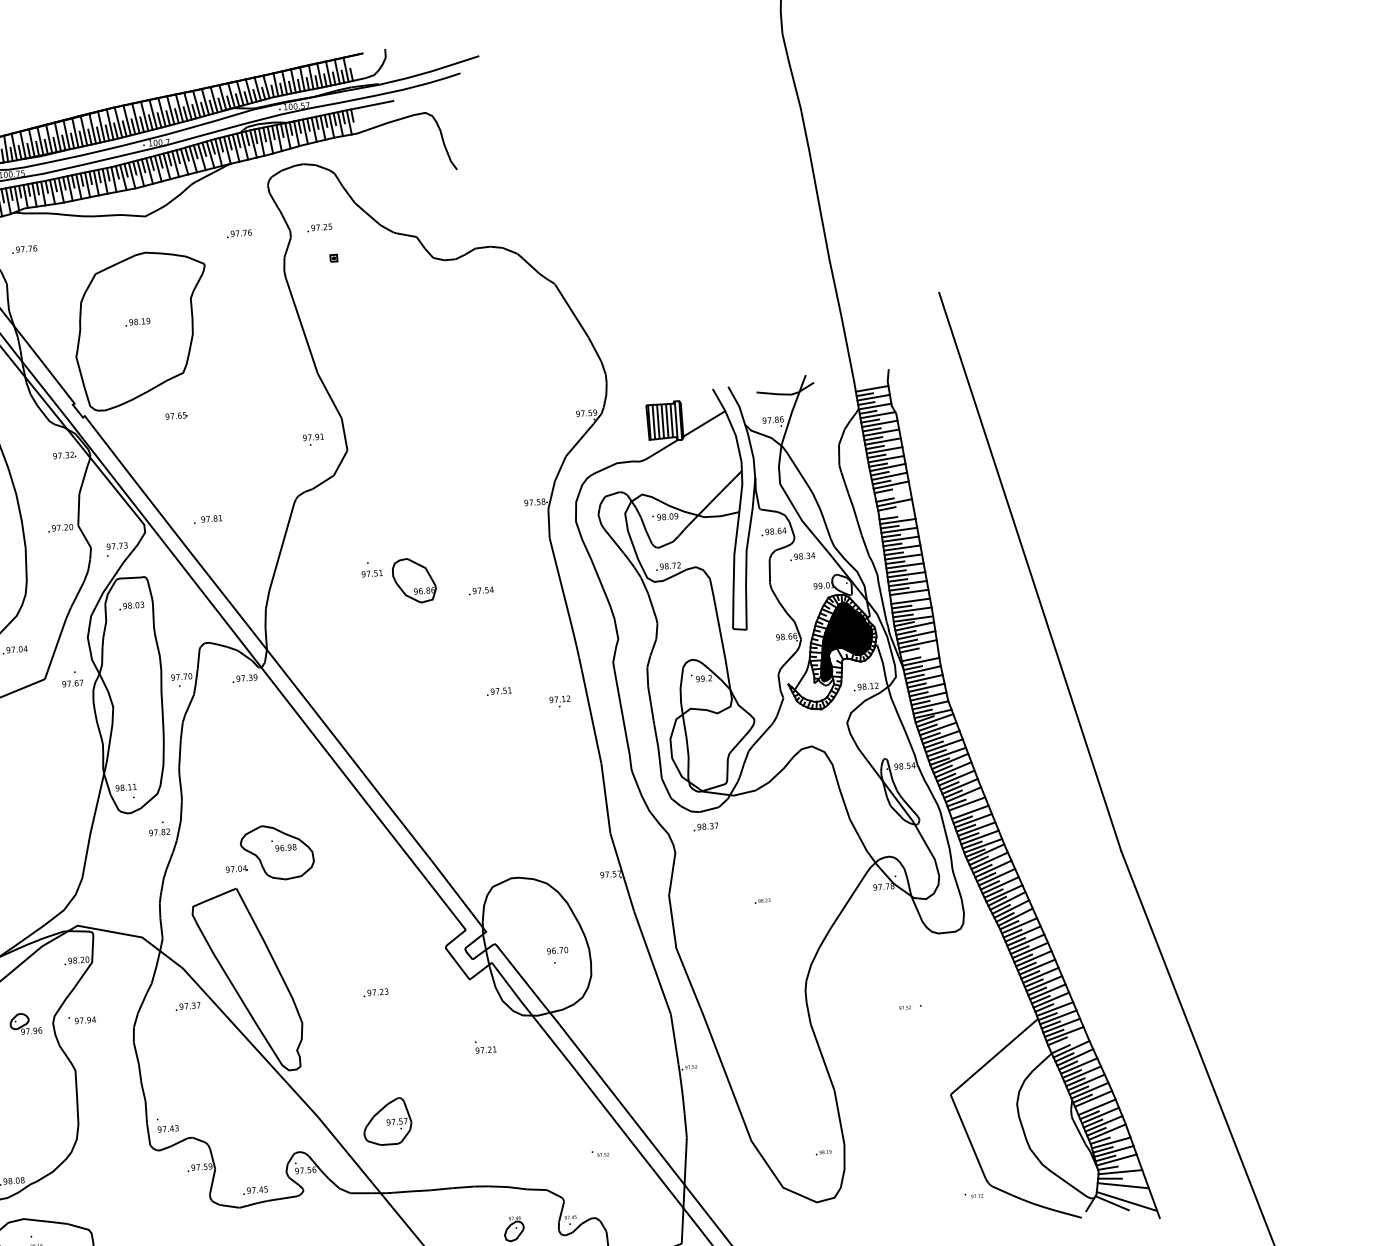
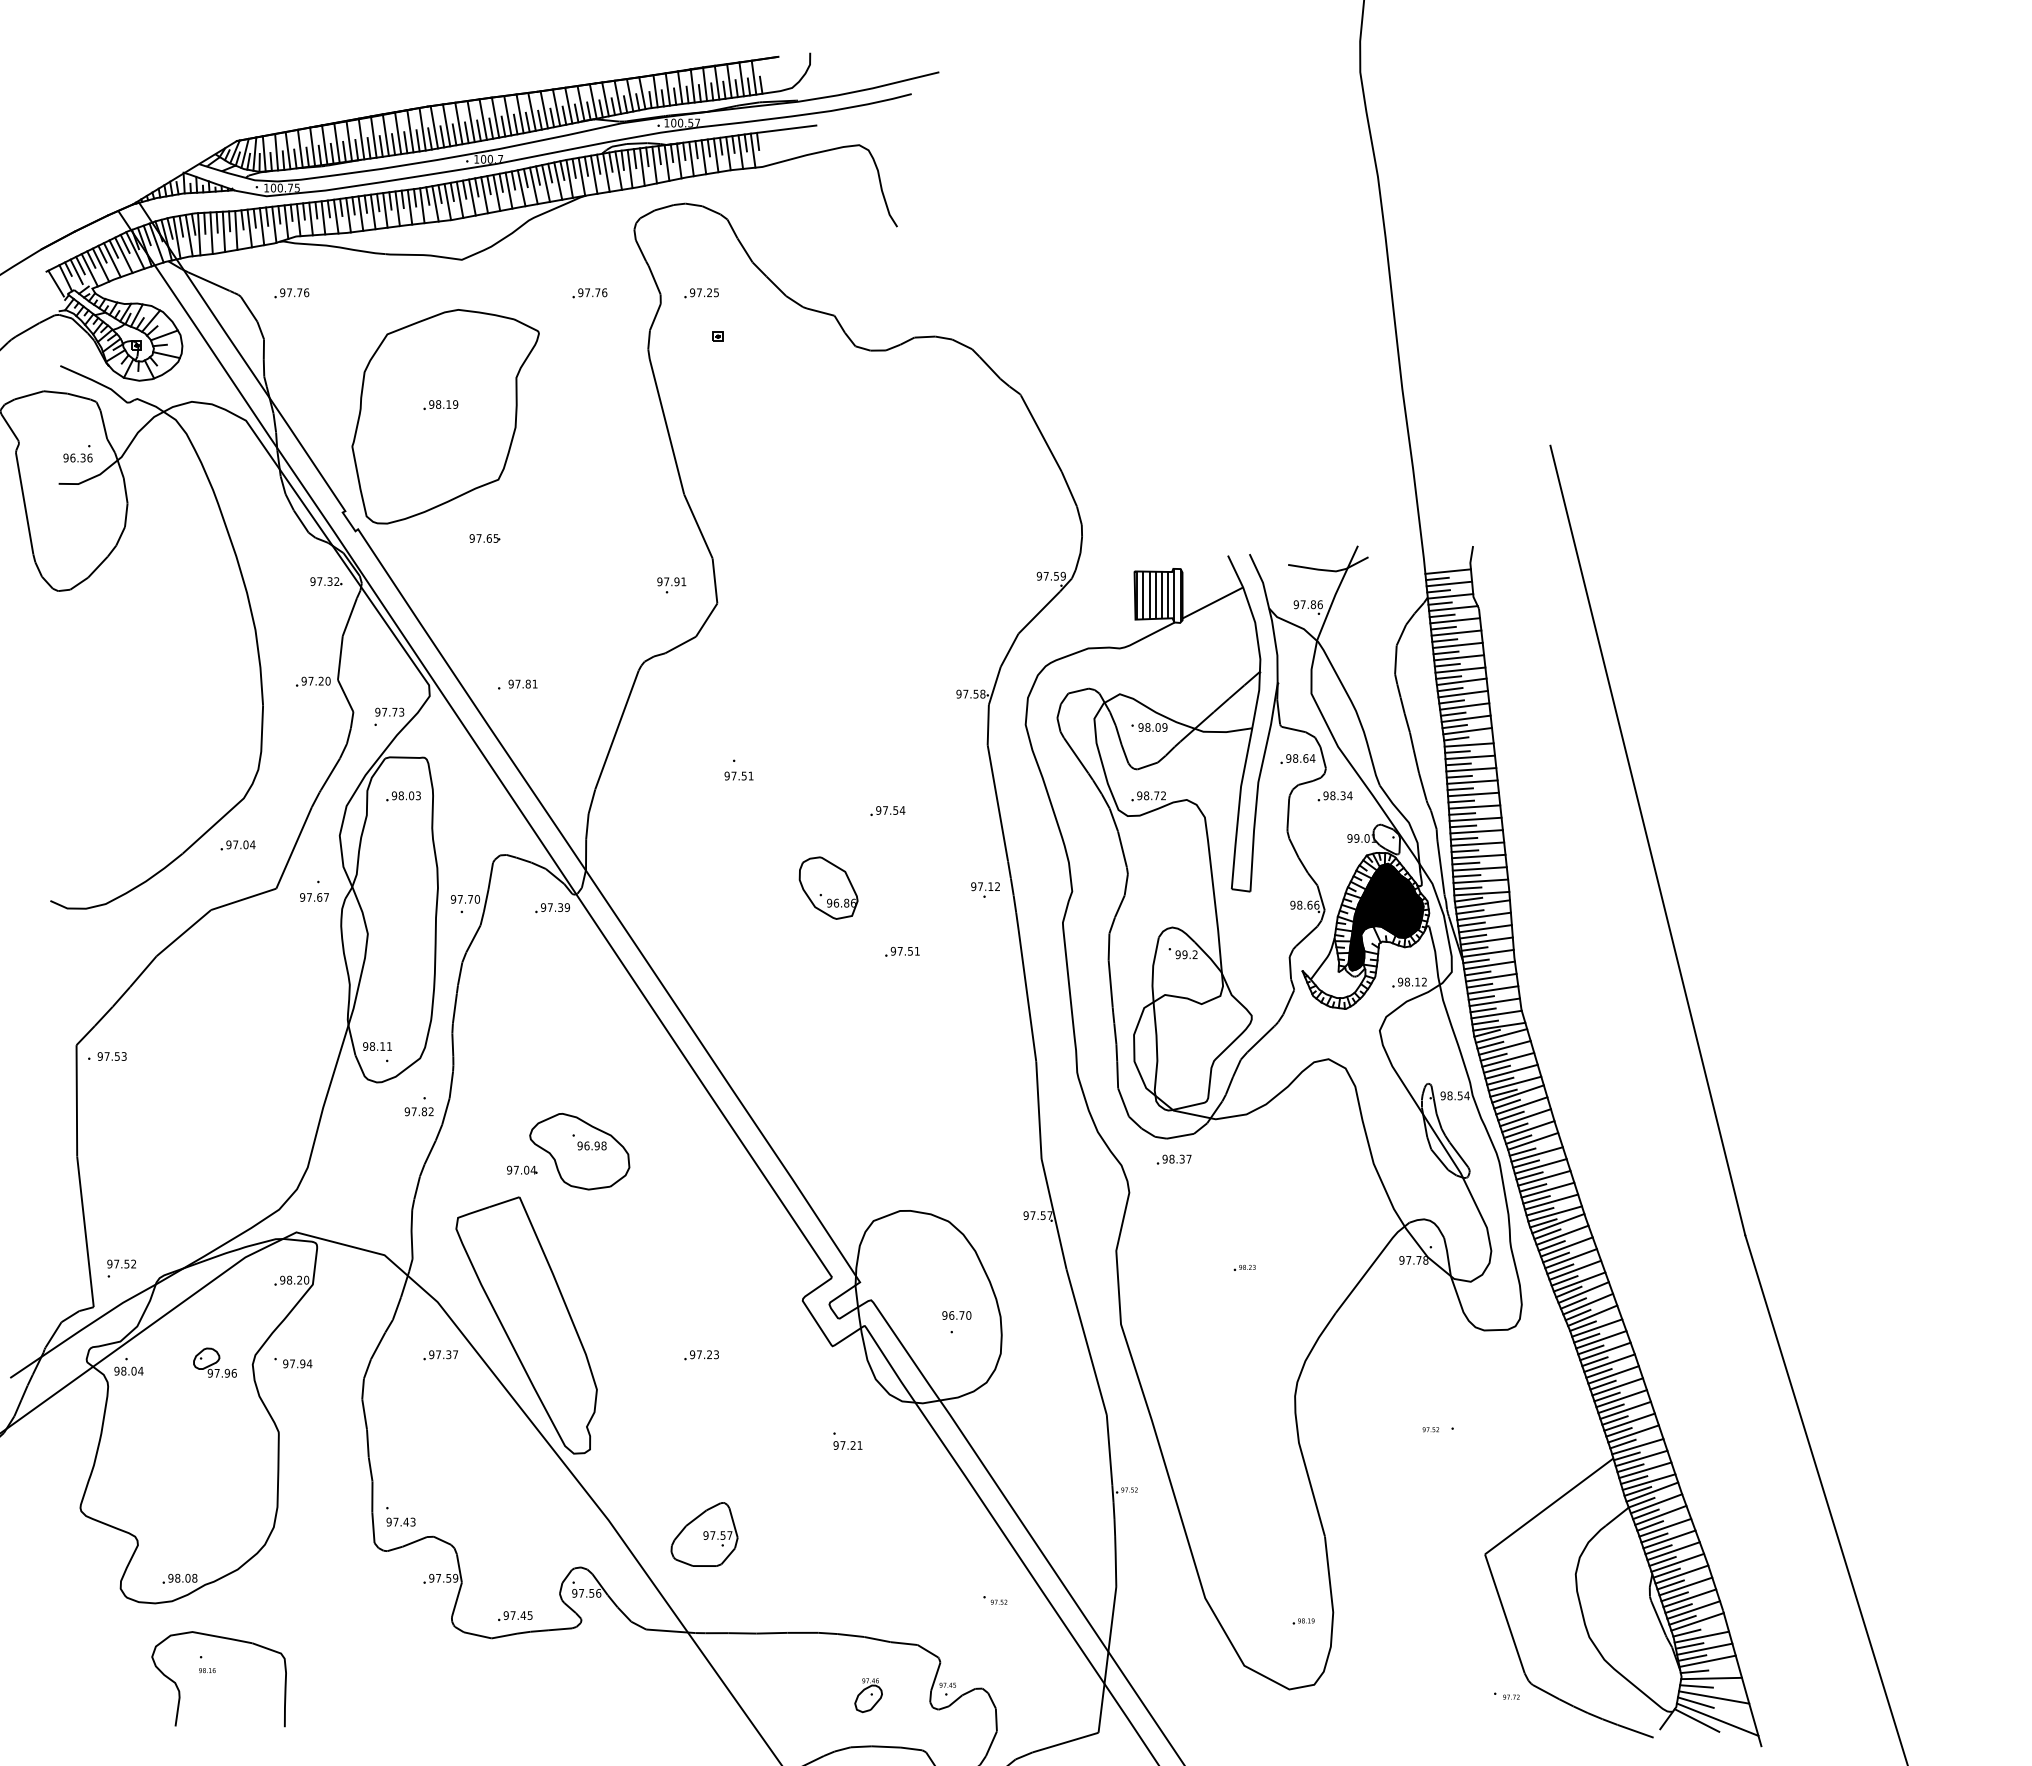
line: (892, 493) -> (1465, 718), added
line: (895, 512) -> (1468, 744), added
part: (414, 580) -> (828, 887), moved
line: (900, 598) -> (1465, 863), added
line: (919, 652) -> (1486, 940), added
text: (560, 701) -> (985, 889), moved
line: (959, 811) -> (1525, 1163), added
line: (1067, 1040) -> (1652, 1491), added
line: (1085, 1106) -> (1670, 1584), added
line: (1110, 1190) -> (1695, 1702), added

